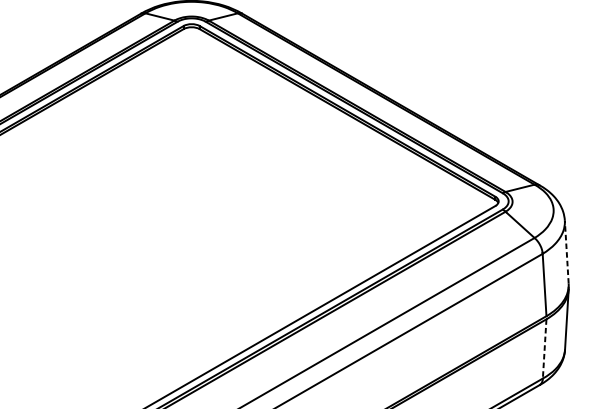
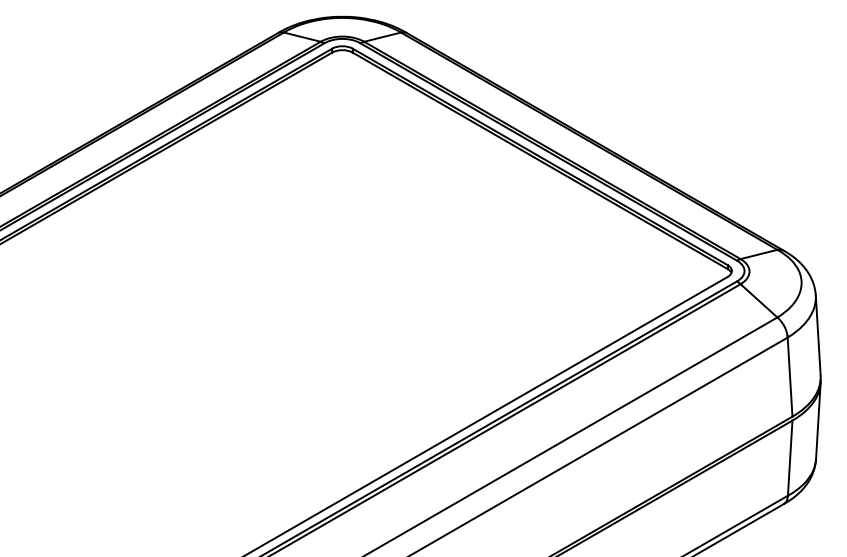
line: (566, 251) -> (818, 334), dashed -> solid
line: (544, 349) -> (790, 458), dashed -> solid

